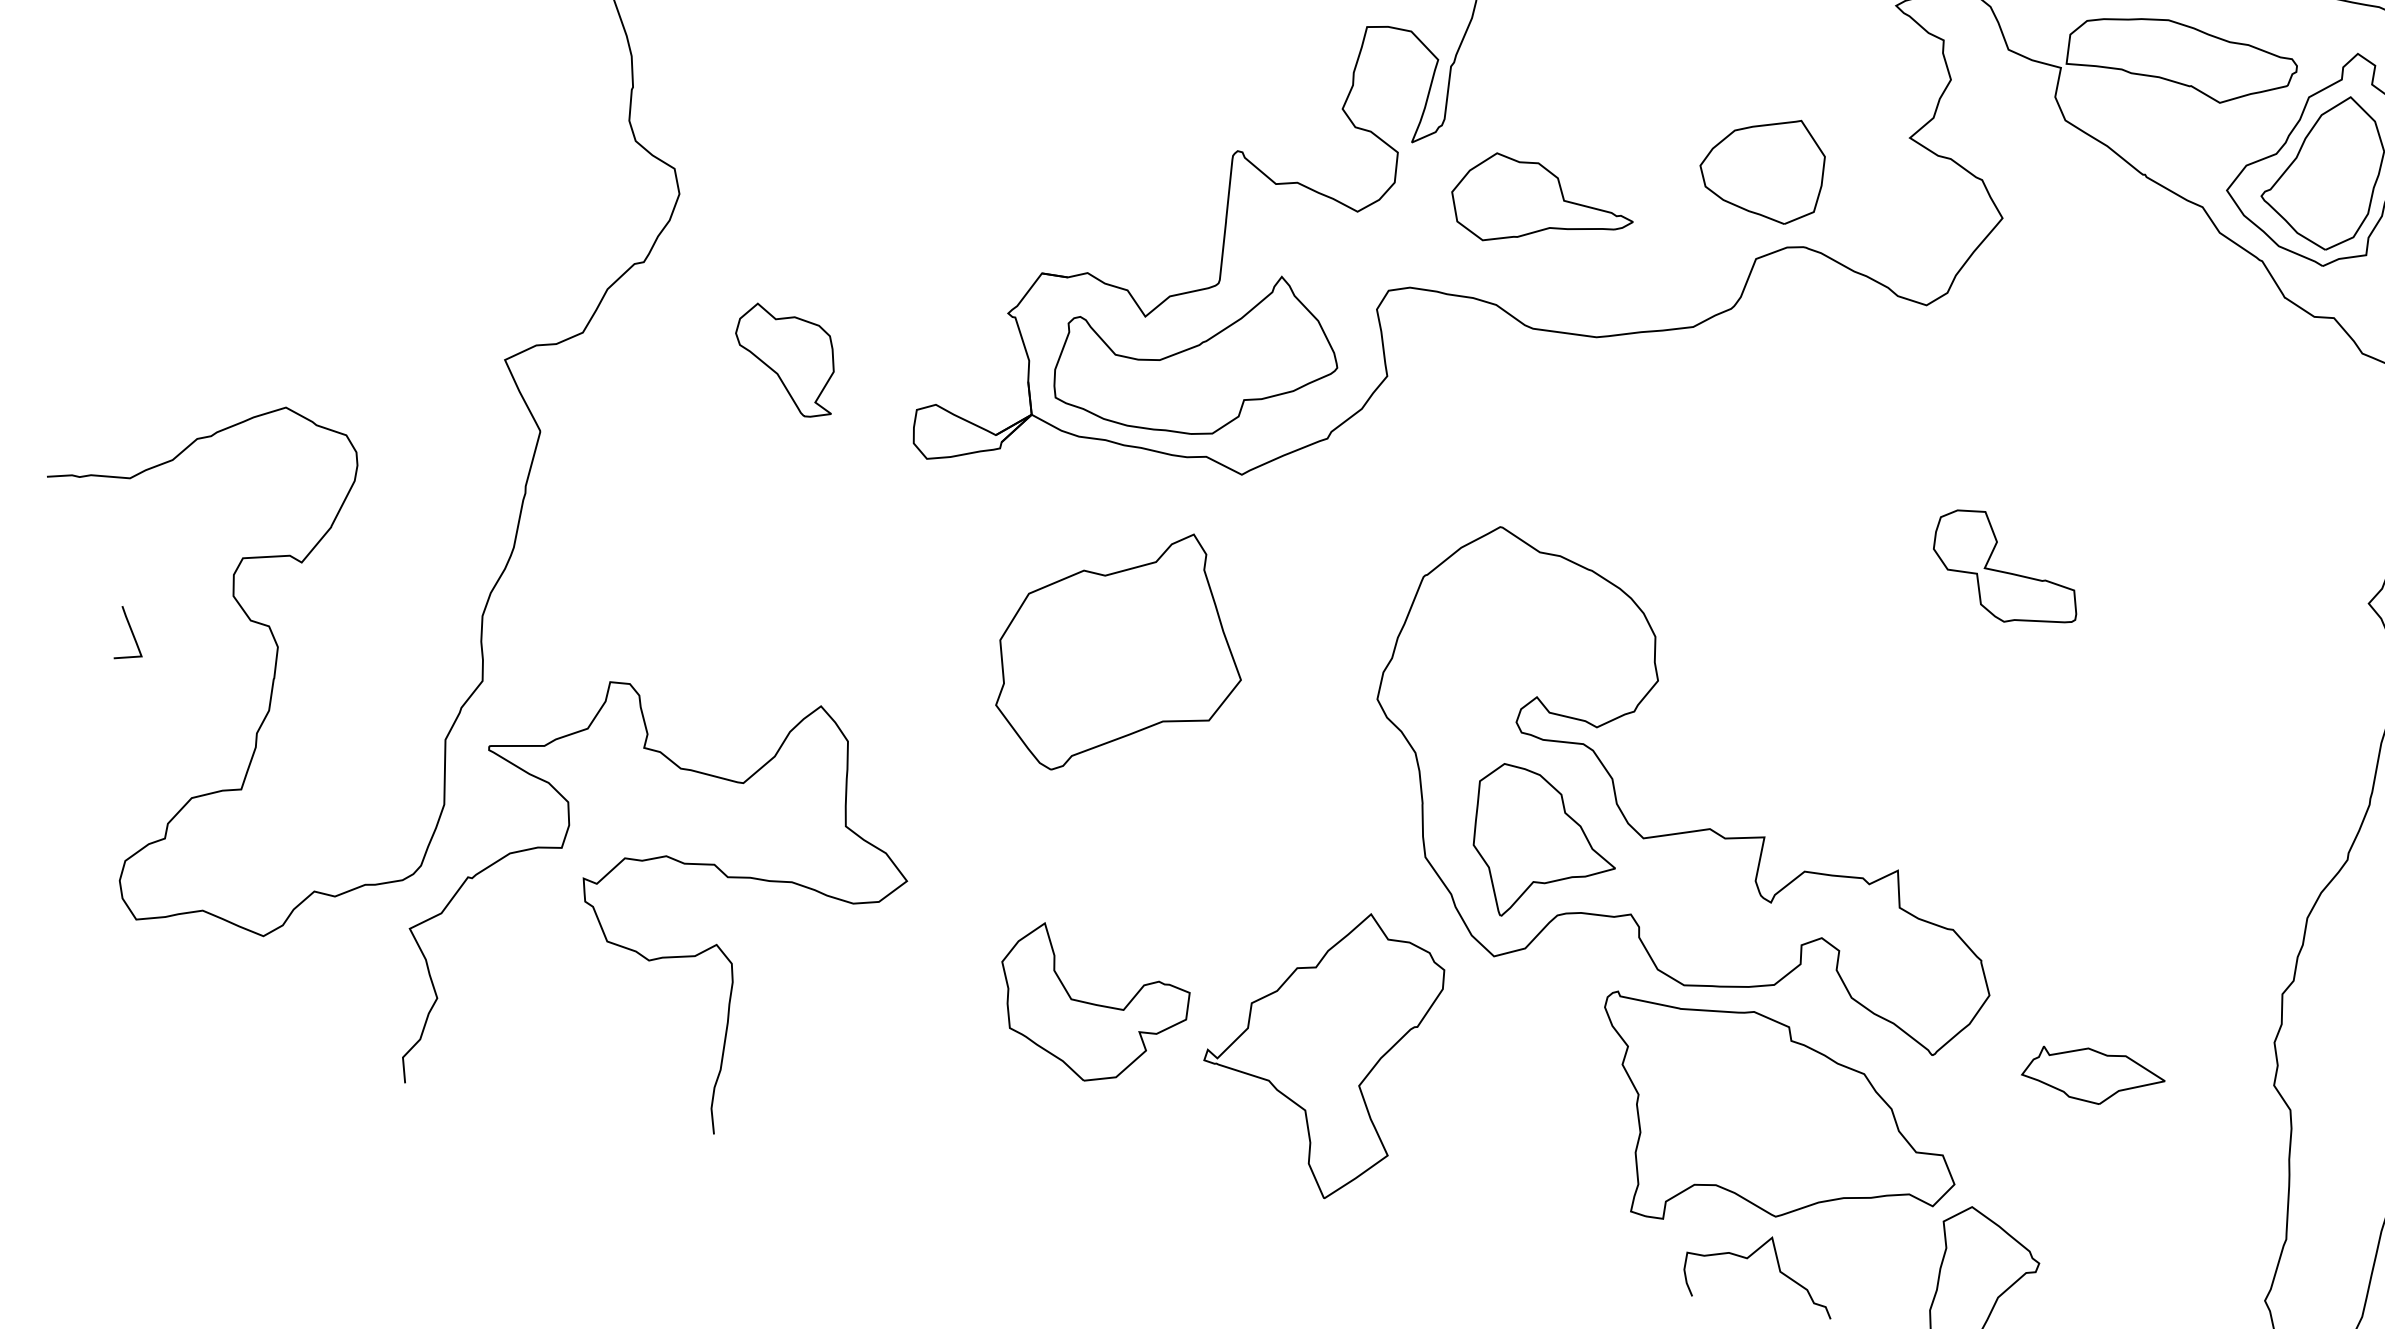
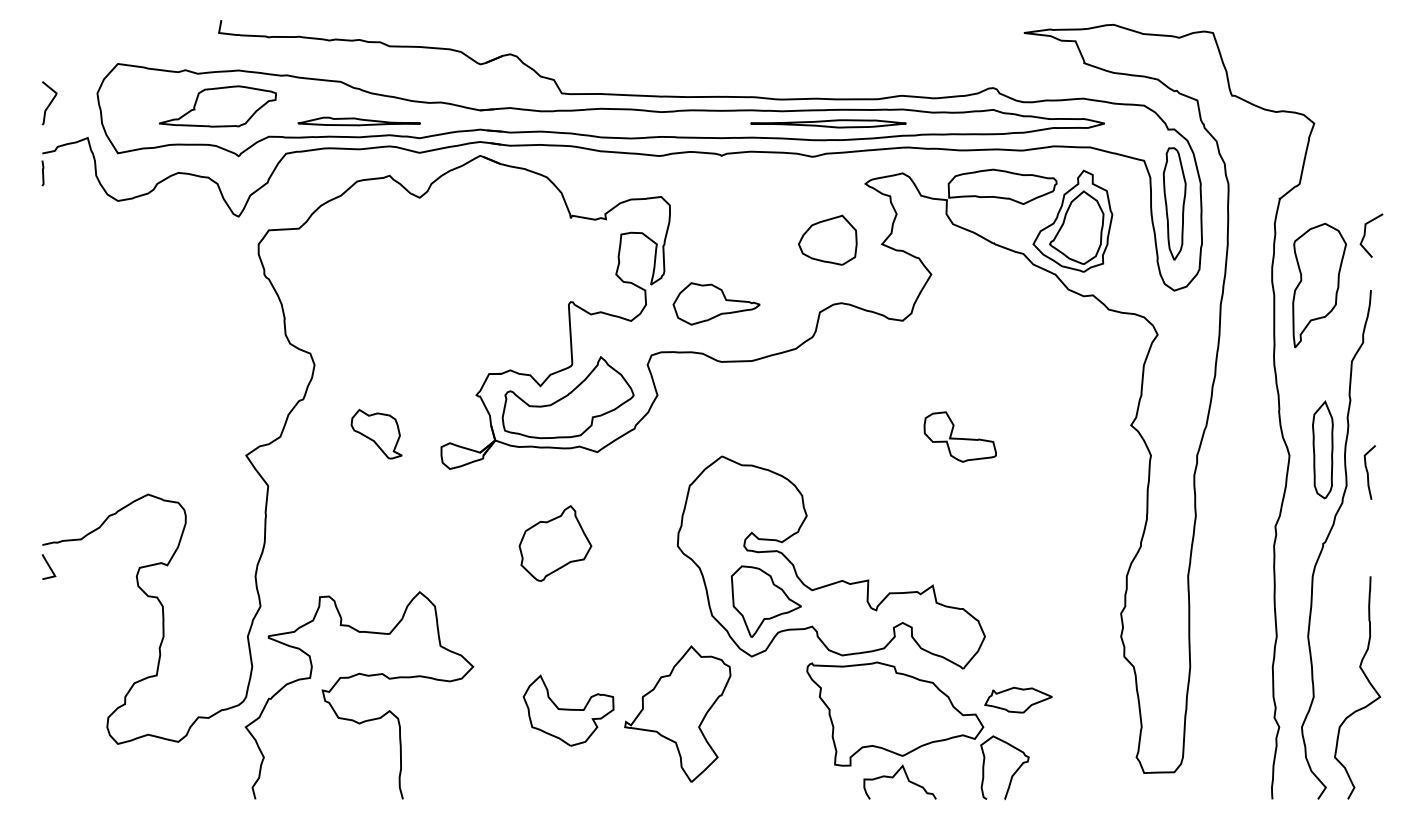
part: (1762, 165) -> (827, 239), moved
line: (130, 633) -> (48, 566), moved
part: (1122, 651) -> (555, 543), size x0.62
part: (2093, 1074) -> (1018, 699), moved

